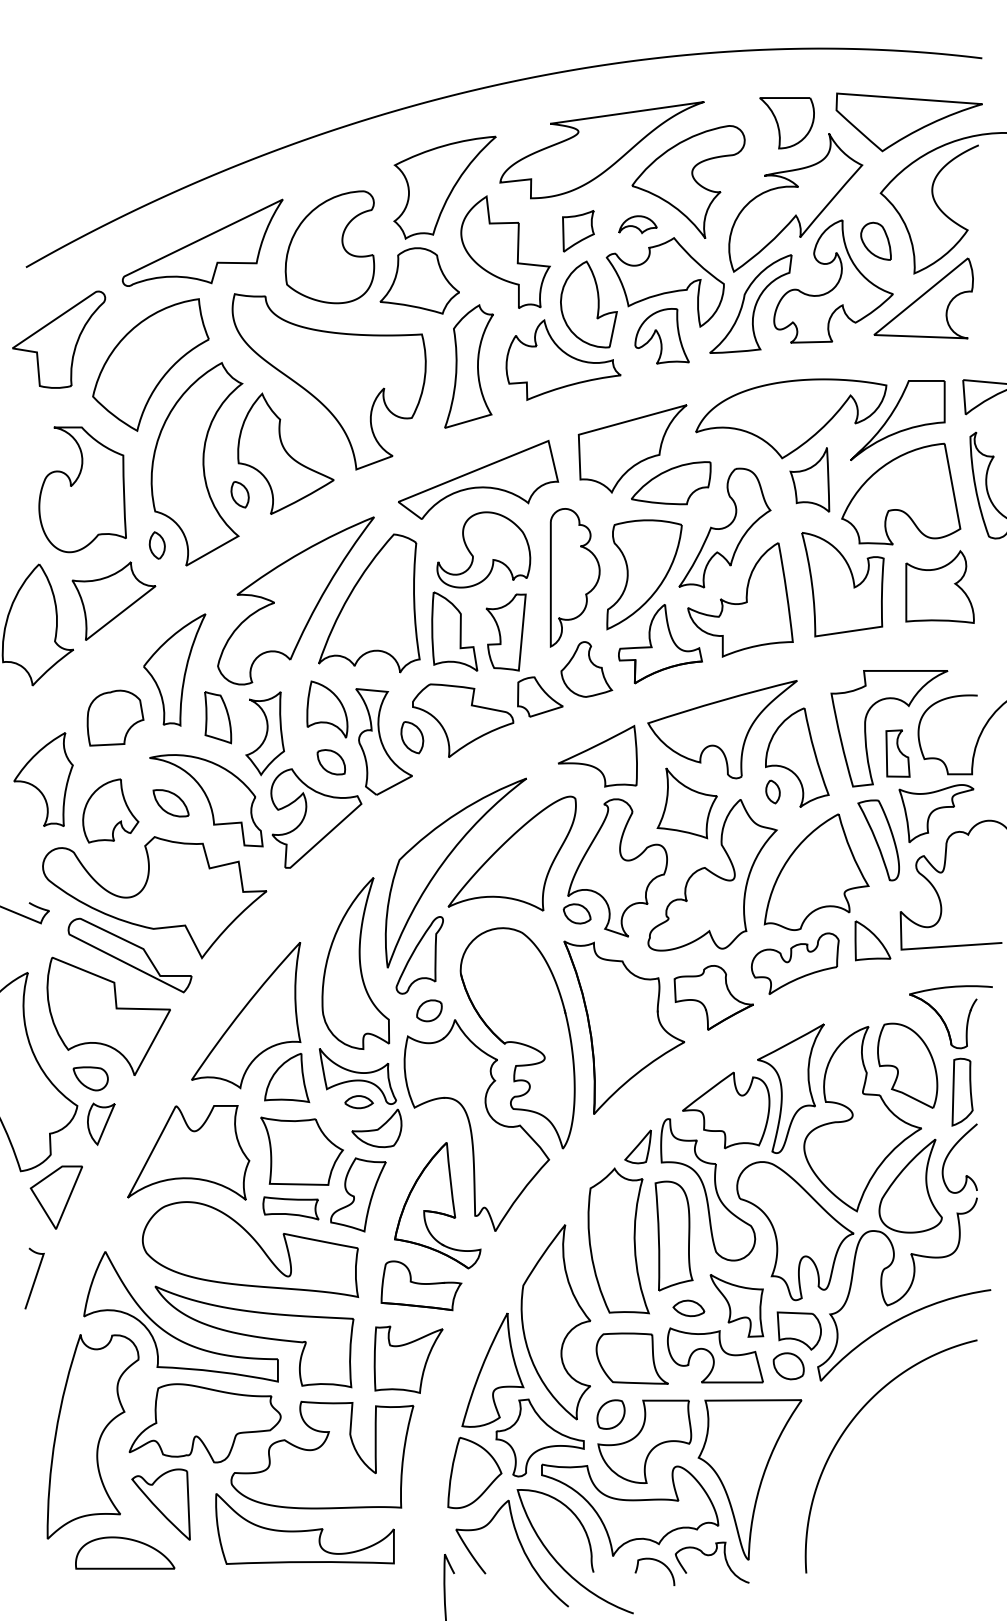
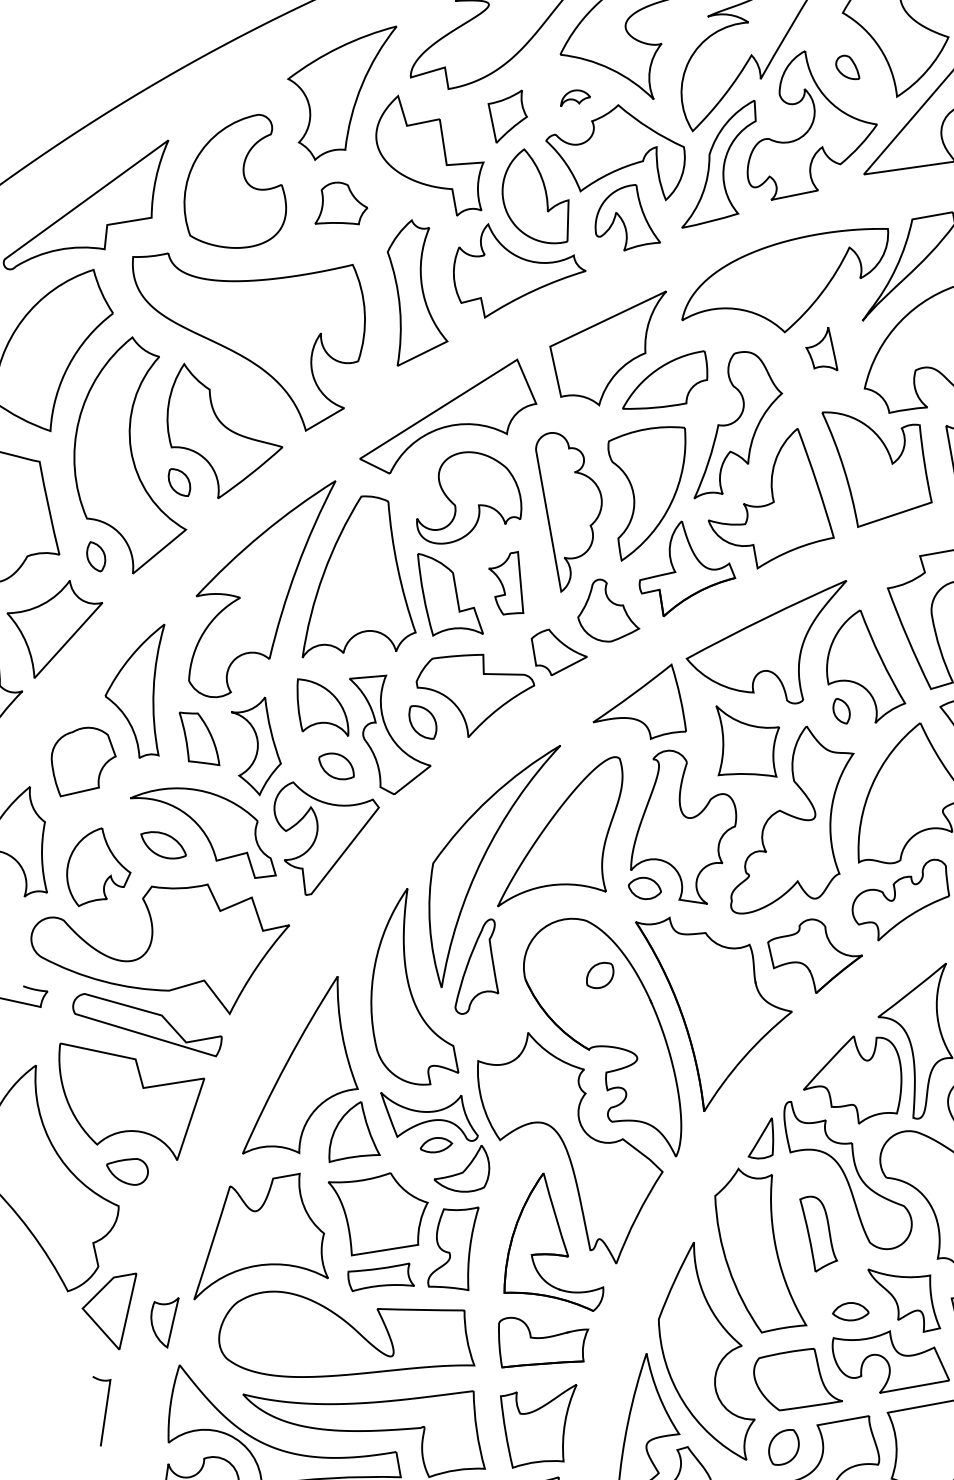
part: (637, 224) -> (574, 97), size x0.7
part: (875, 240) -> (846, 67), size x0.6
part: (419, 280) -> (339, 204), size x0.6
part: (809, 479) -> (819, 350), size x0.6
part: (505, 632) -> (507, 584), size x0.7
part: (429, 1010) -> (600, 975), moved
part: (101, 1123) -> (167, 1322), moved
part: (673, 1235) -> (818, 1232), size x0.6

